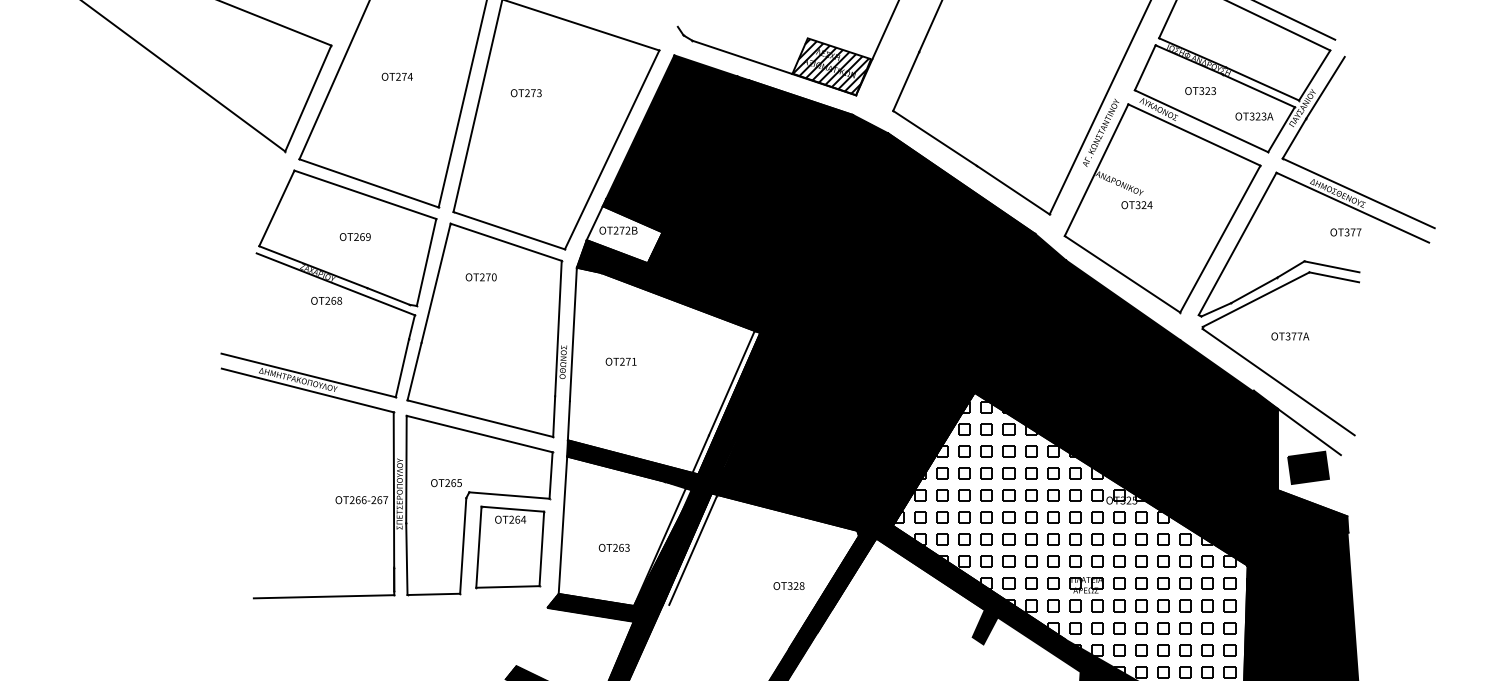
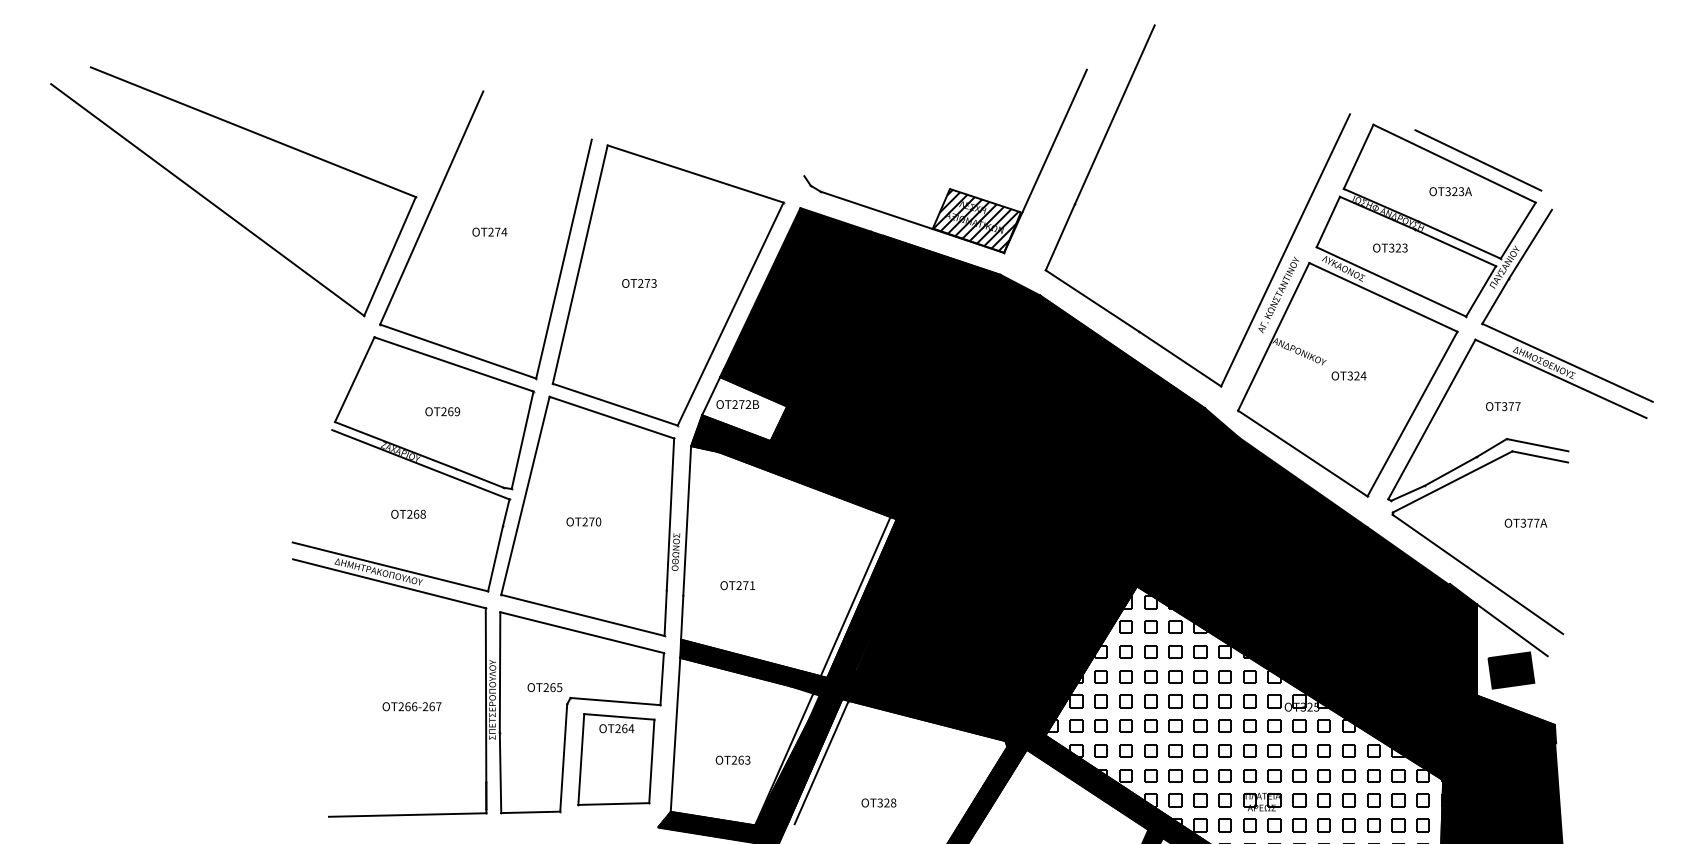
text: (526, 93) -> (639, 283), moved
text: (1254, 116) -> (1450, 191), moved
text: (1136, 204) -> (1348, 375), moved
text: (1346, 232) -> (1503, 406), moved
text: (480, 276) -> (583, 521), moved
text: (326, 300) -> (408, 513), moved
text: (1289, 335) -> (1525, 522), moved
text: (620, 361) -> (737, 585), moved
text: (361, 499) -> (411, 706), moved
text: (788, 585) -> (878, 802), moved

